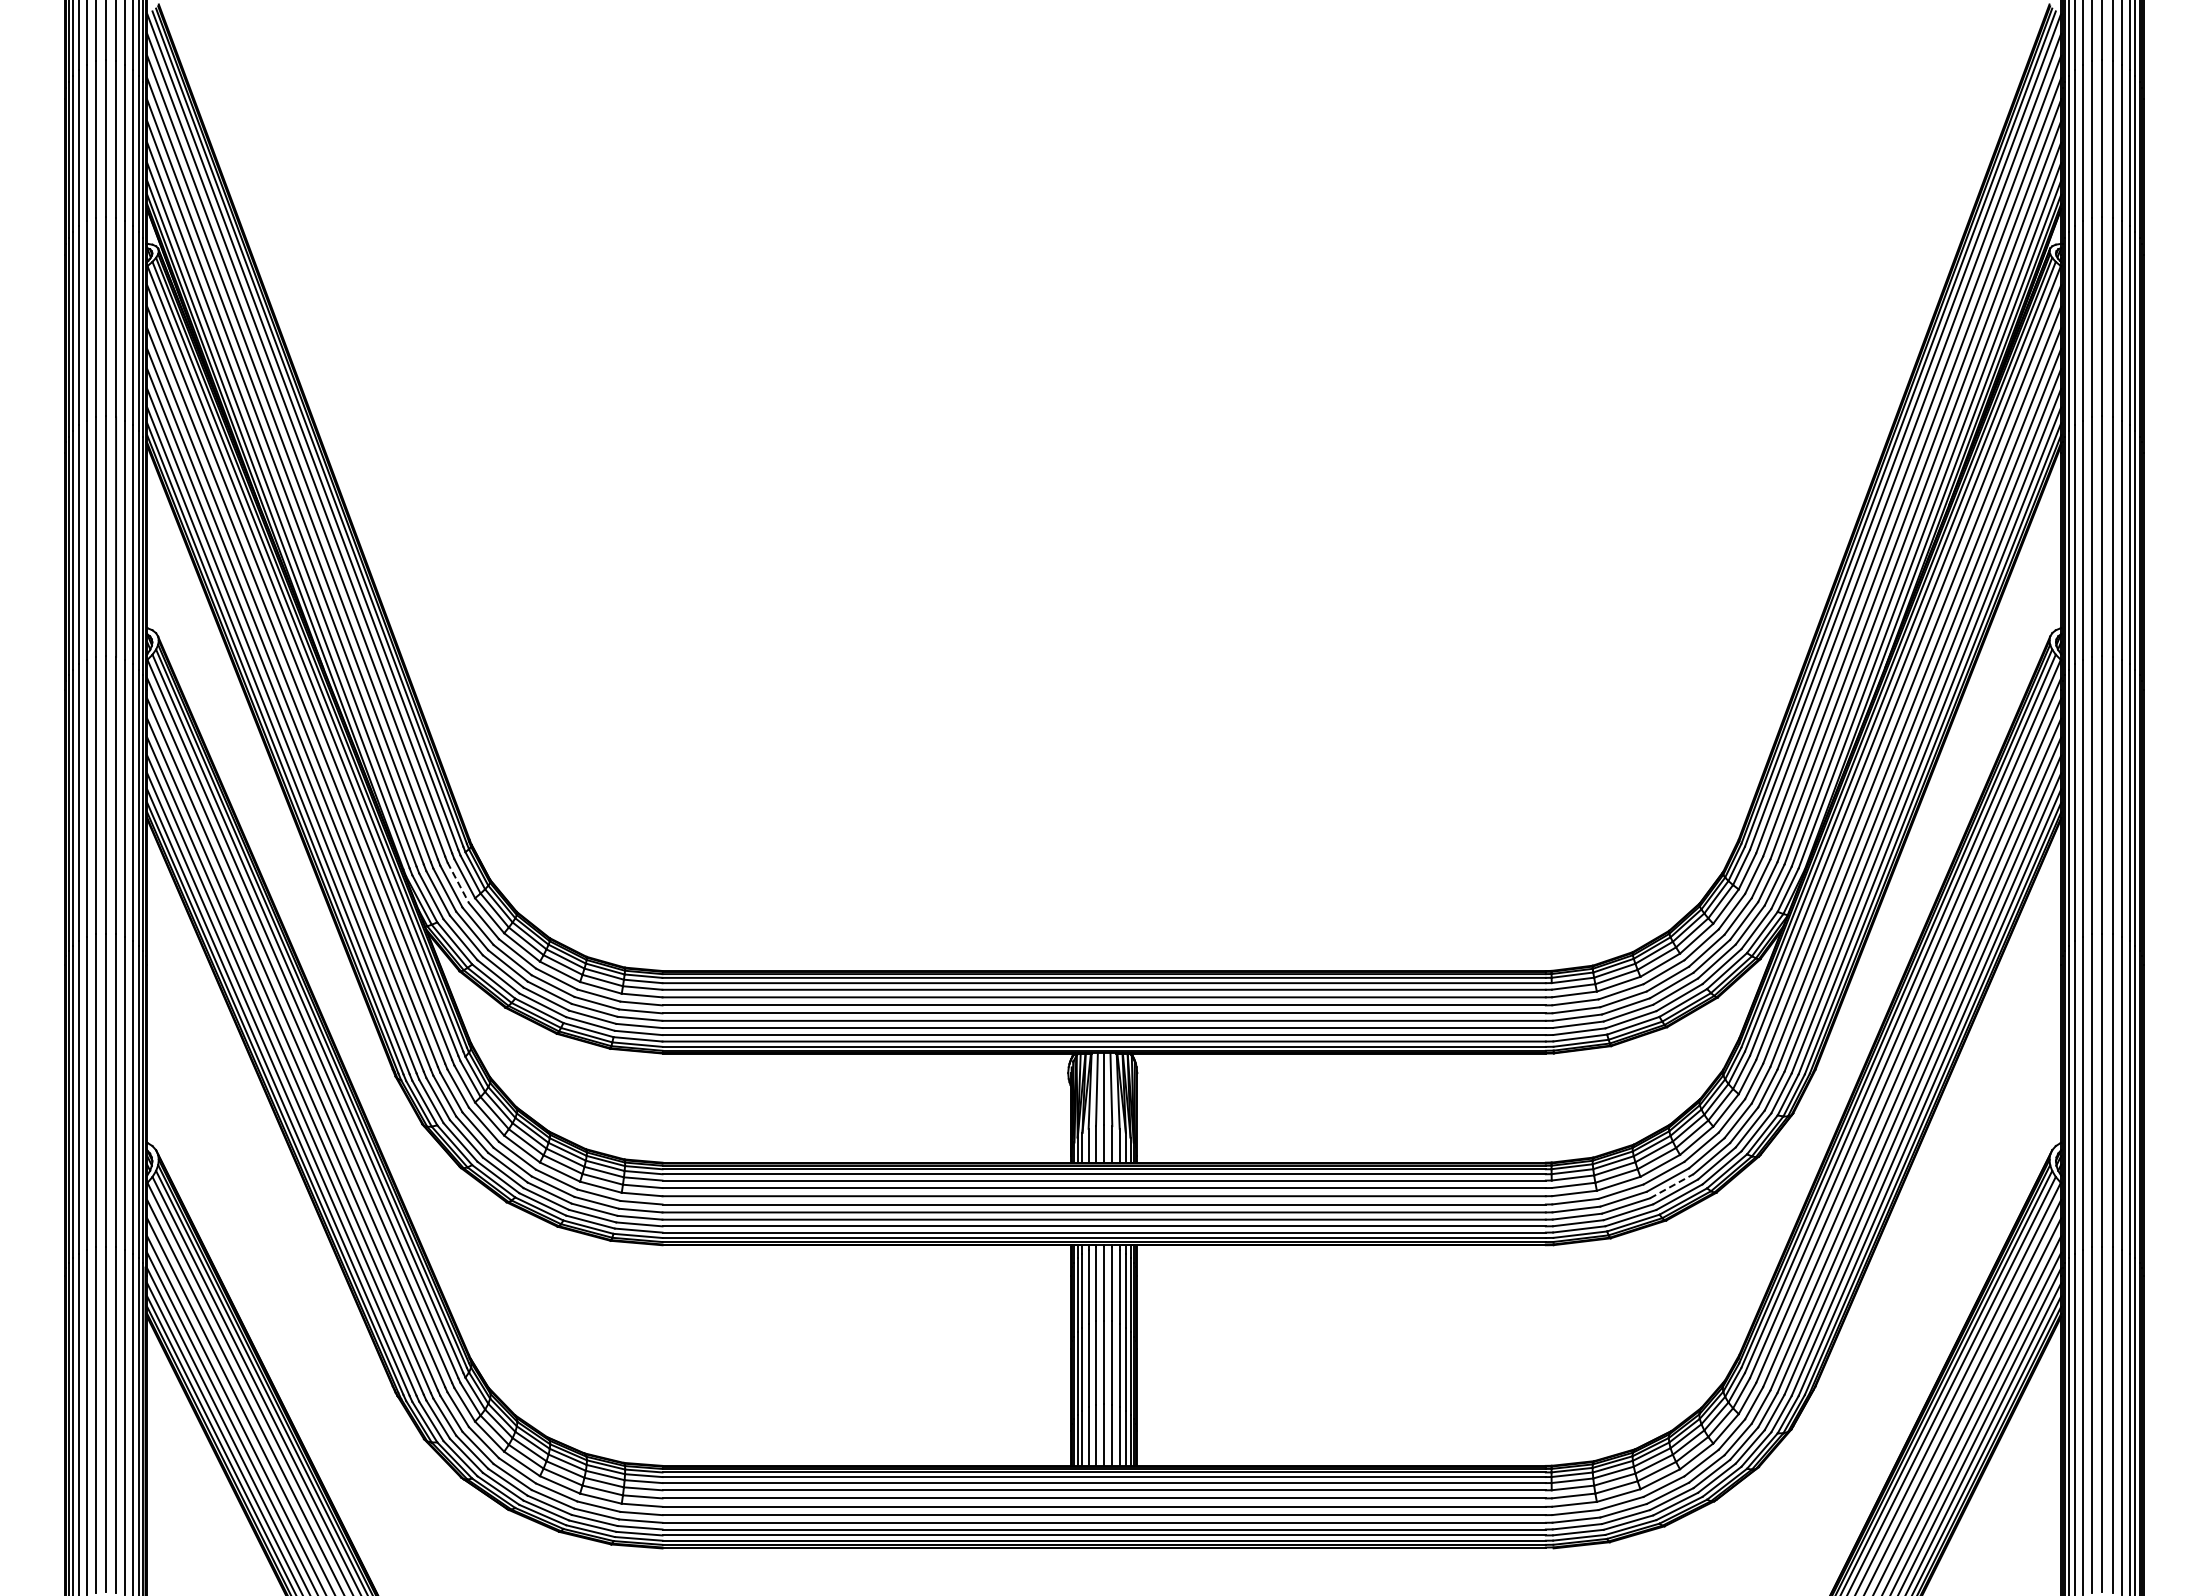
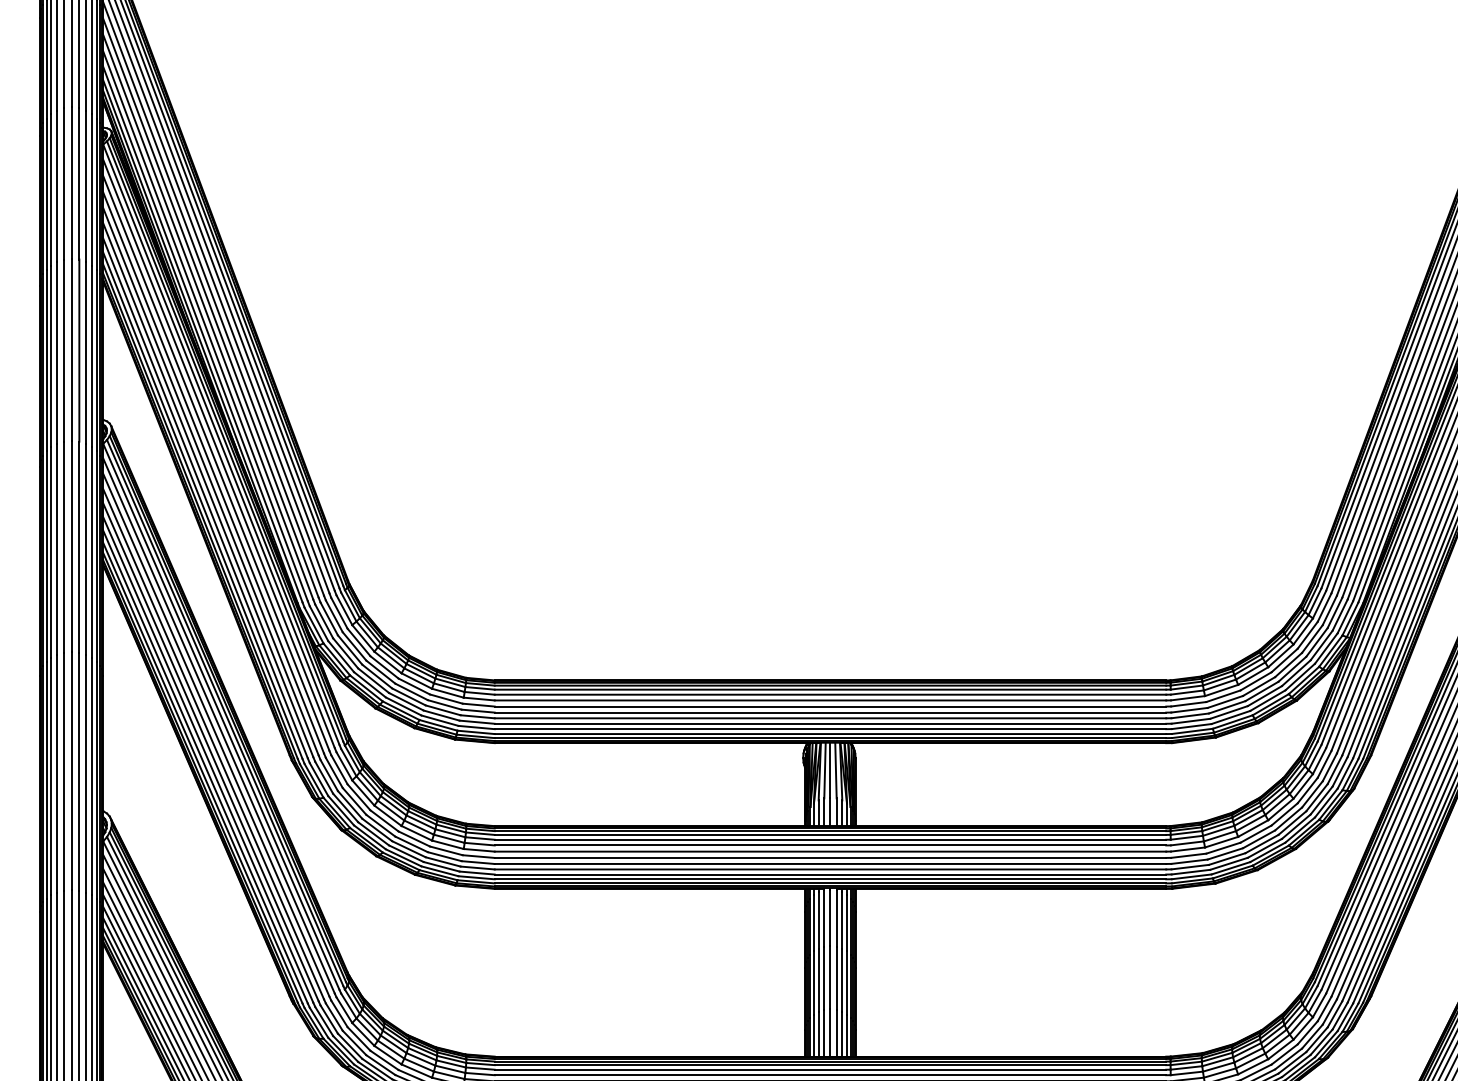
line: (458, 882) -> (339, 613), dashed -> solid
line: (1671, 1186) -> (1261, 844), dashed -> solid

